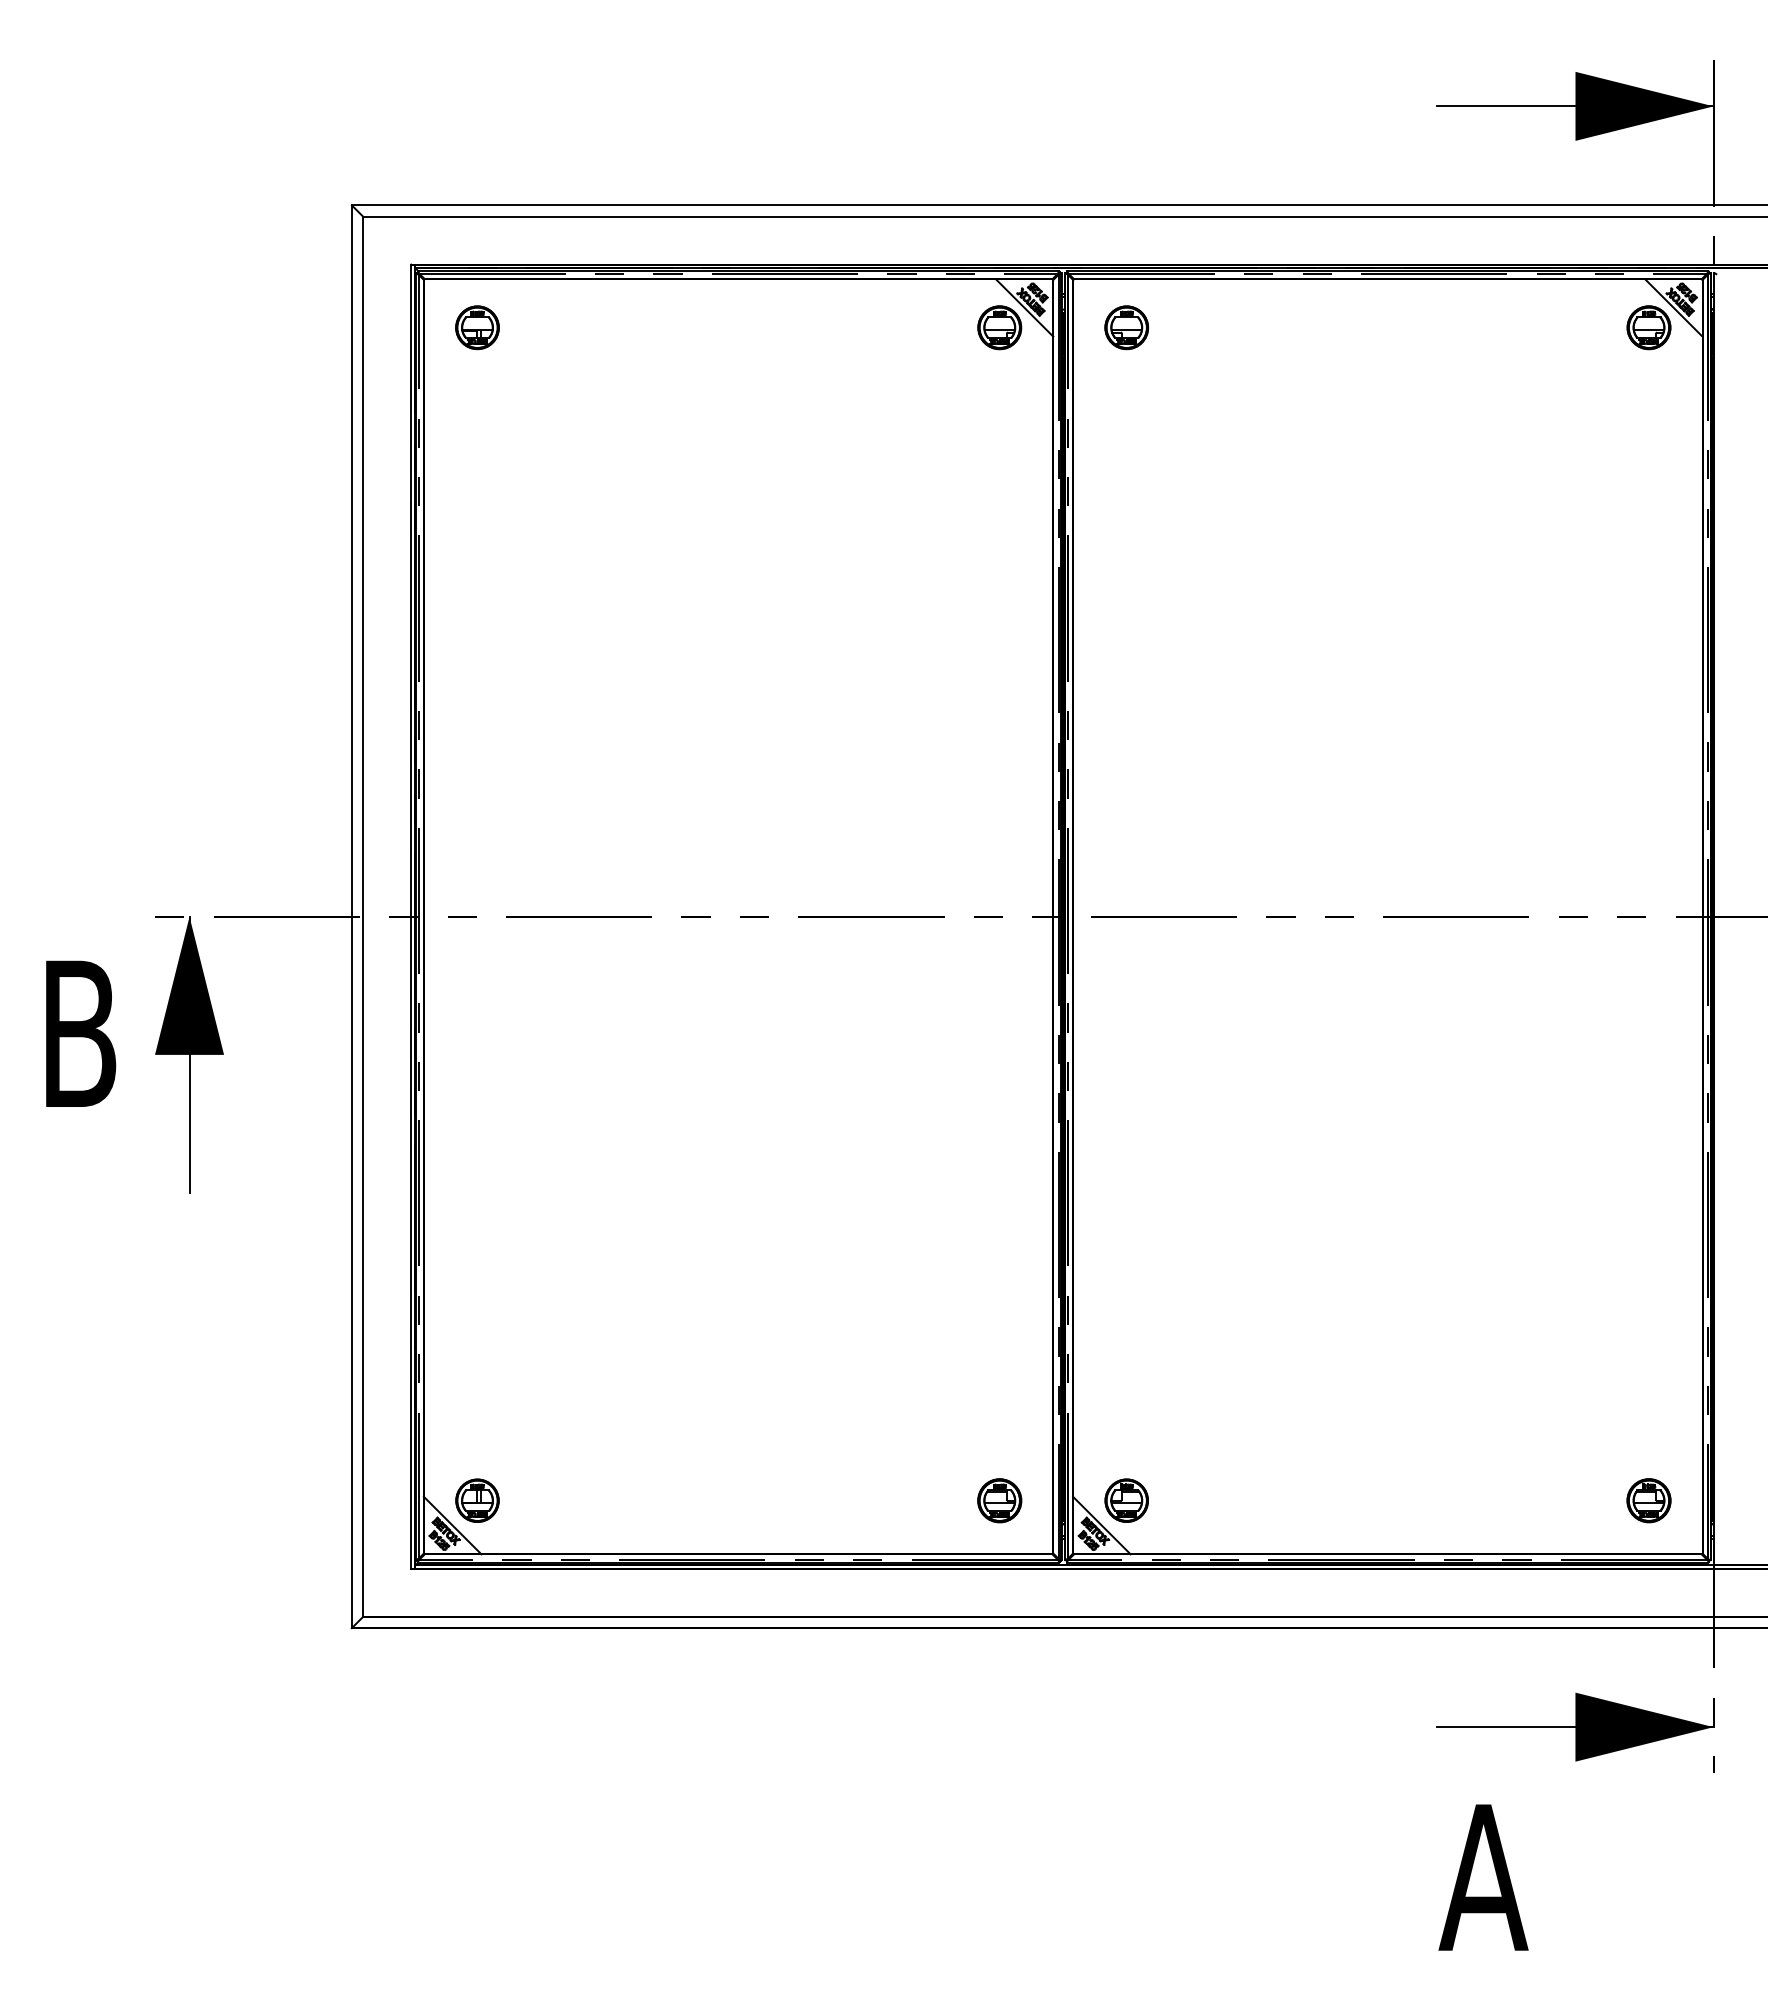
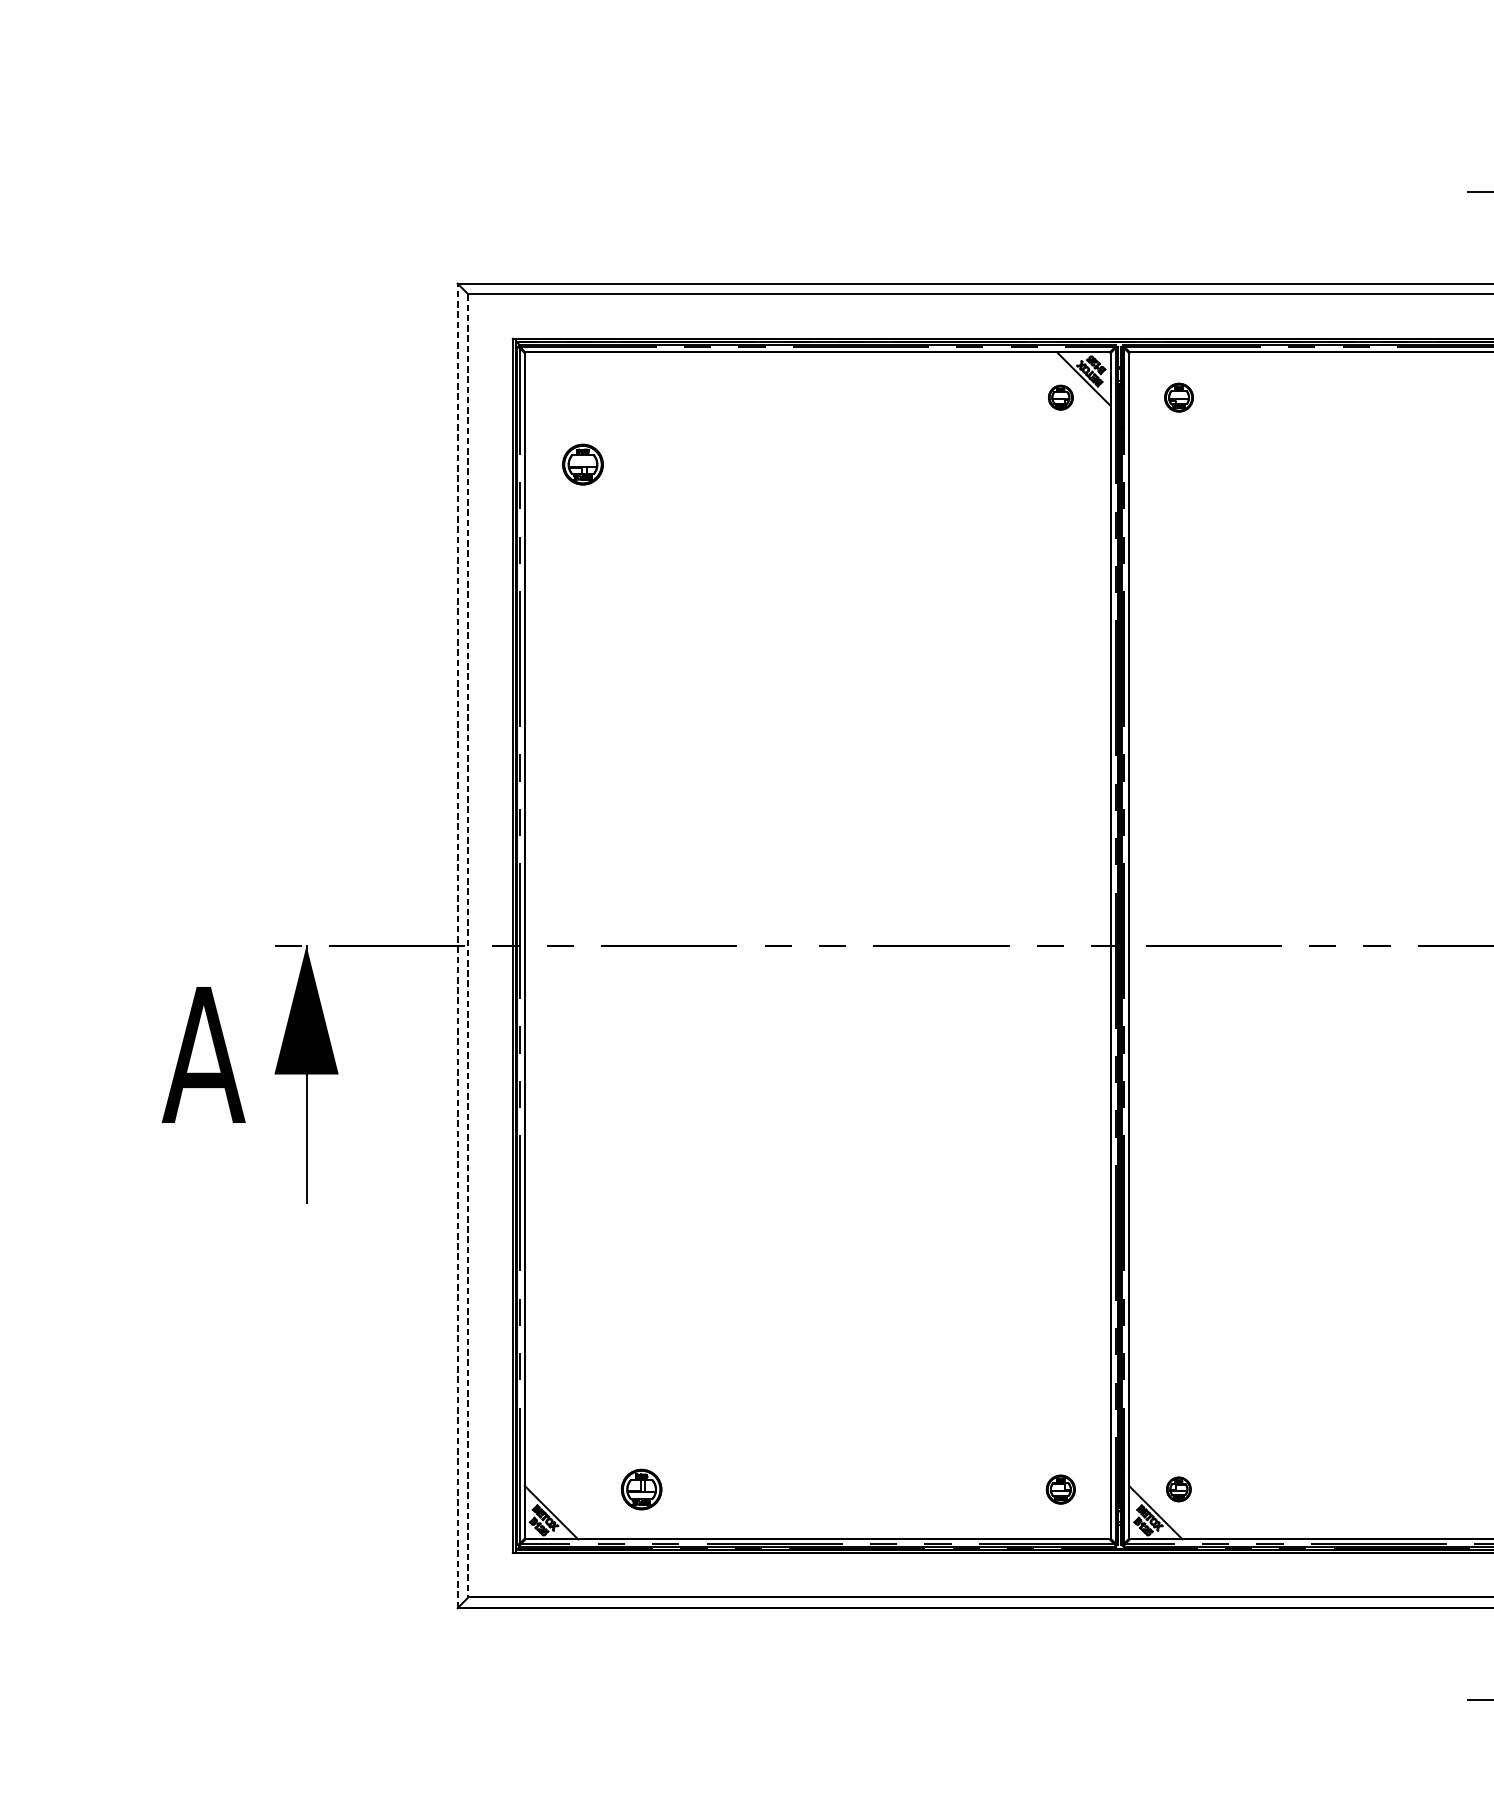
part: (477, 327) -> (582, 464), moved
part: (999, 327) -> (1060, 397), size x0.6
part: (1126, 327) -> (1178, 397), size x0.7
line: (351, 916) -> (457, 945), solid -> dashed
line: (363, 916) -> (468, 945), solid -> dashed
text: (79, 1033) -> (204, 1054), B -> A
part: (477, 1500) -> (641, 1489), moved
part: (999, 1500) -> (1060, 1489), size x0.7
part: (1126, 1500) -> (1178, 1489), size x0.6

